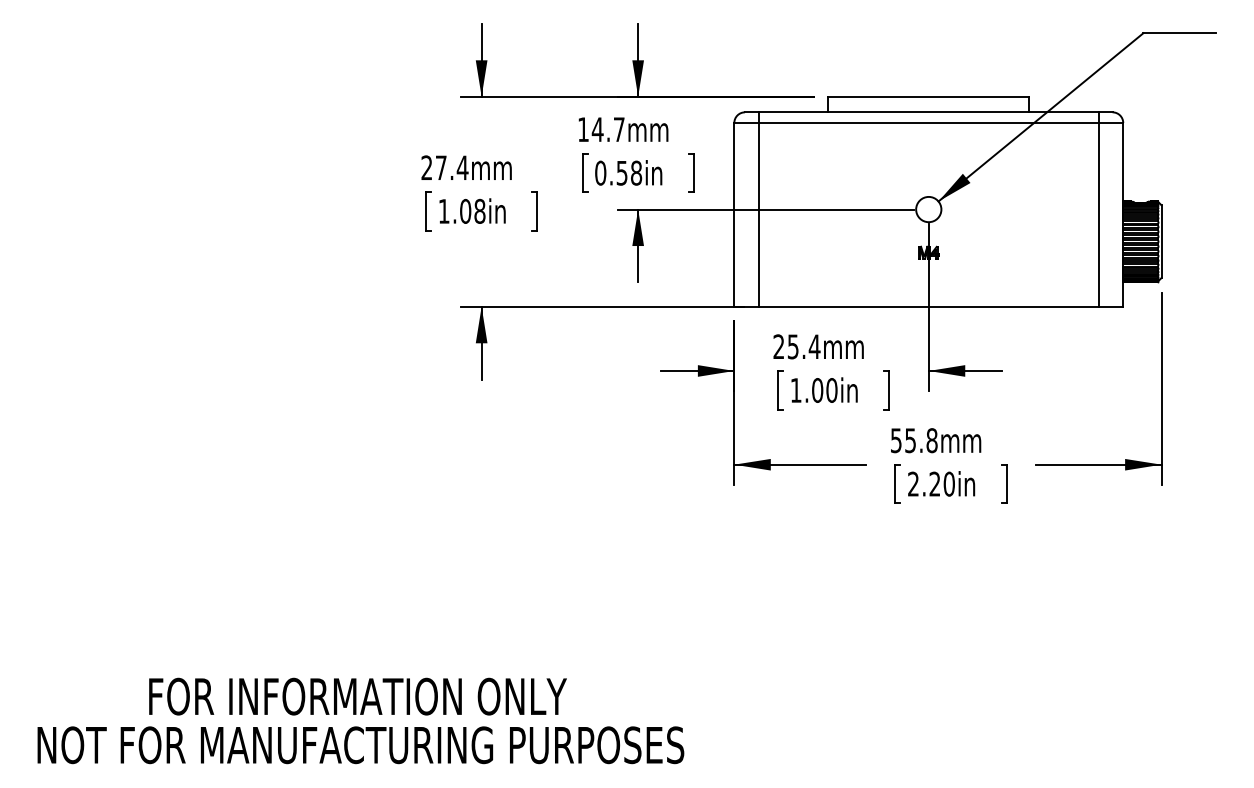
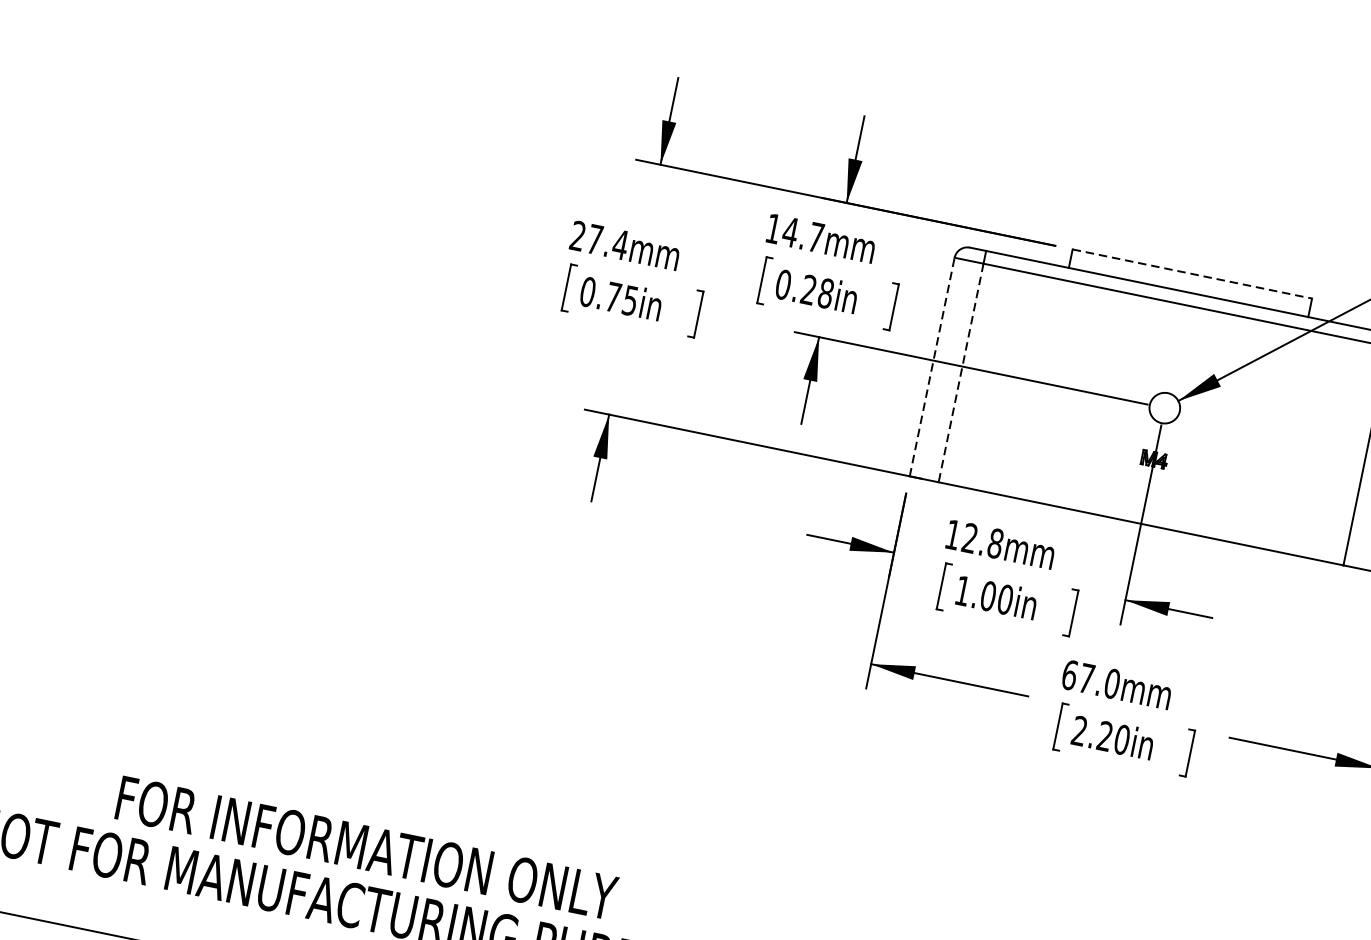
line: (928, 96) -> (1192, 273), solid -> dashed
text: (621, 172) -> (808, 289), 0.58in -> 0.28in
text: (461, 210) -> (608, 295), 1.08in -> 0.75in
line: (734, 214) -> (932, 366), solid -> dashed
line: (758, 214) -> (961, 372), solid -> dashed
text: (796, 346) -> (974, 538), 25.4mm -> 12.8mm
text: (913, 440) -> (1090, 679), 55.8mm -> 67.0mm

